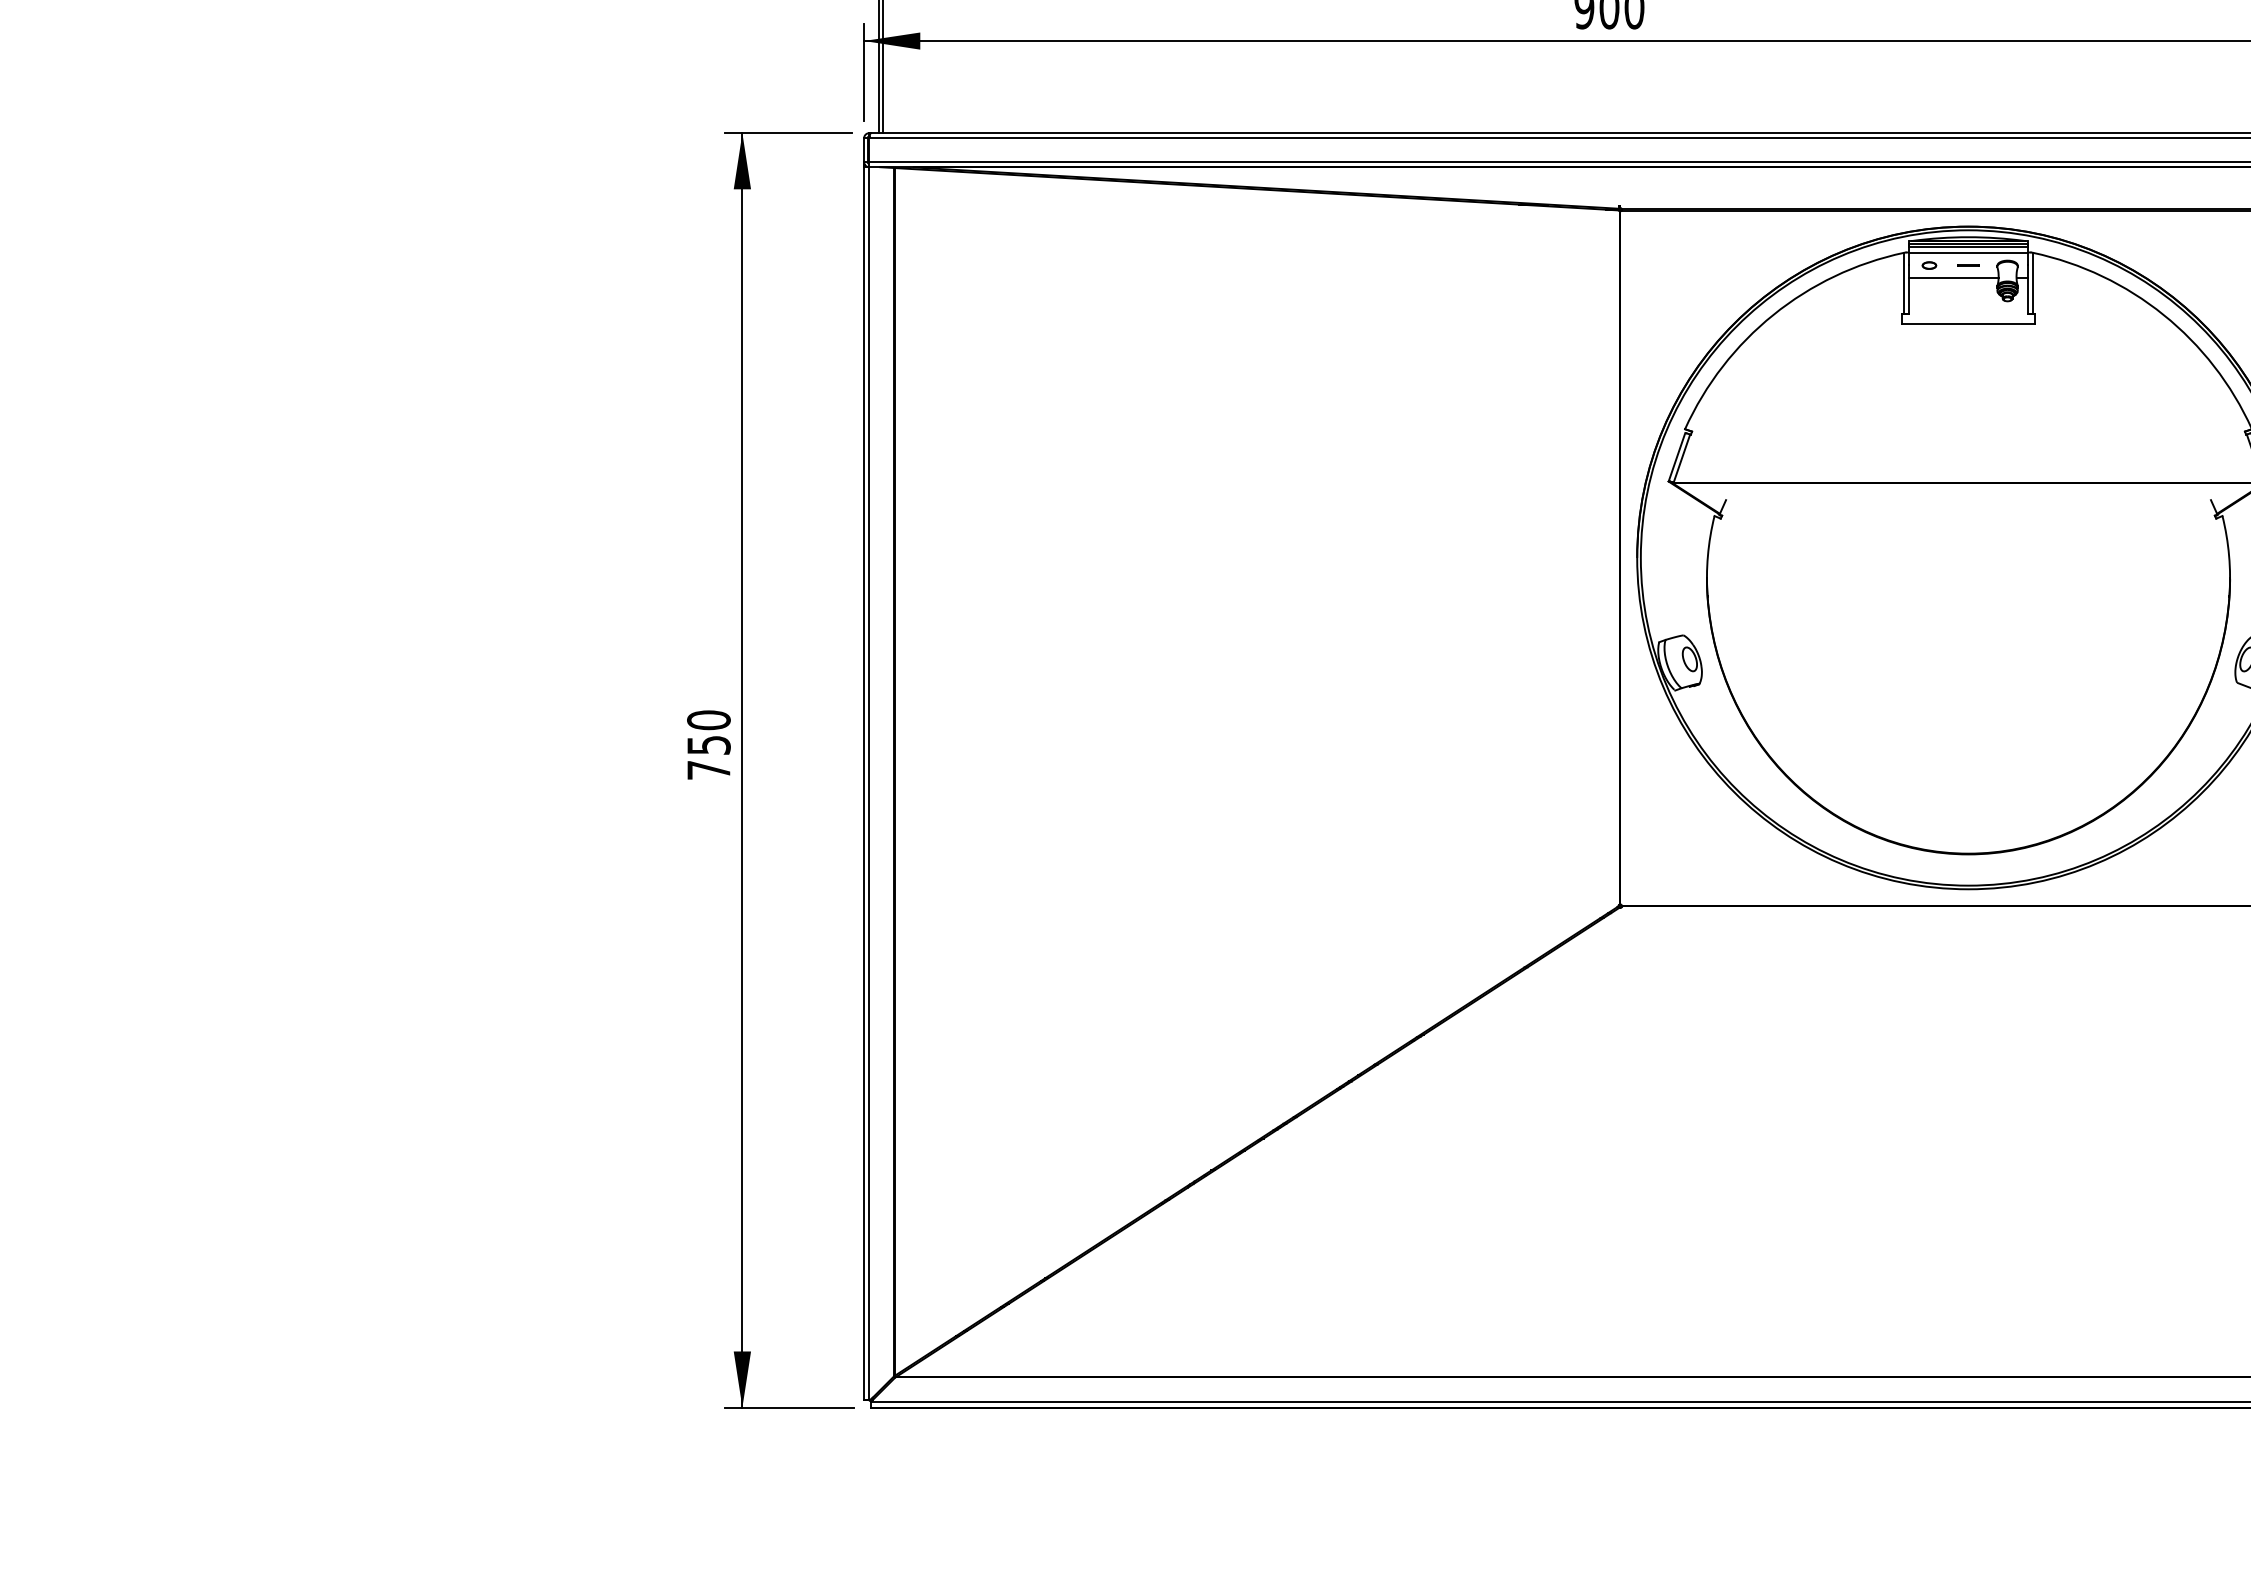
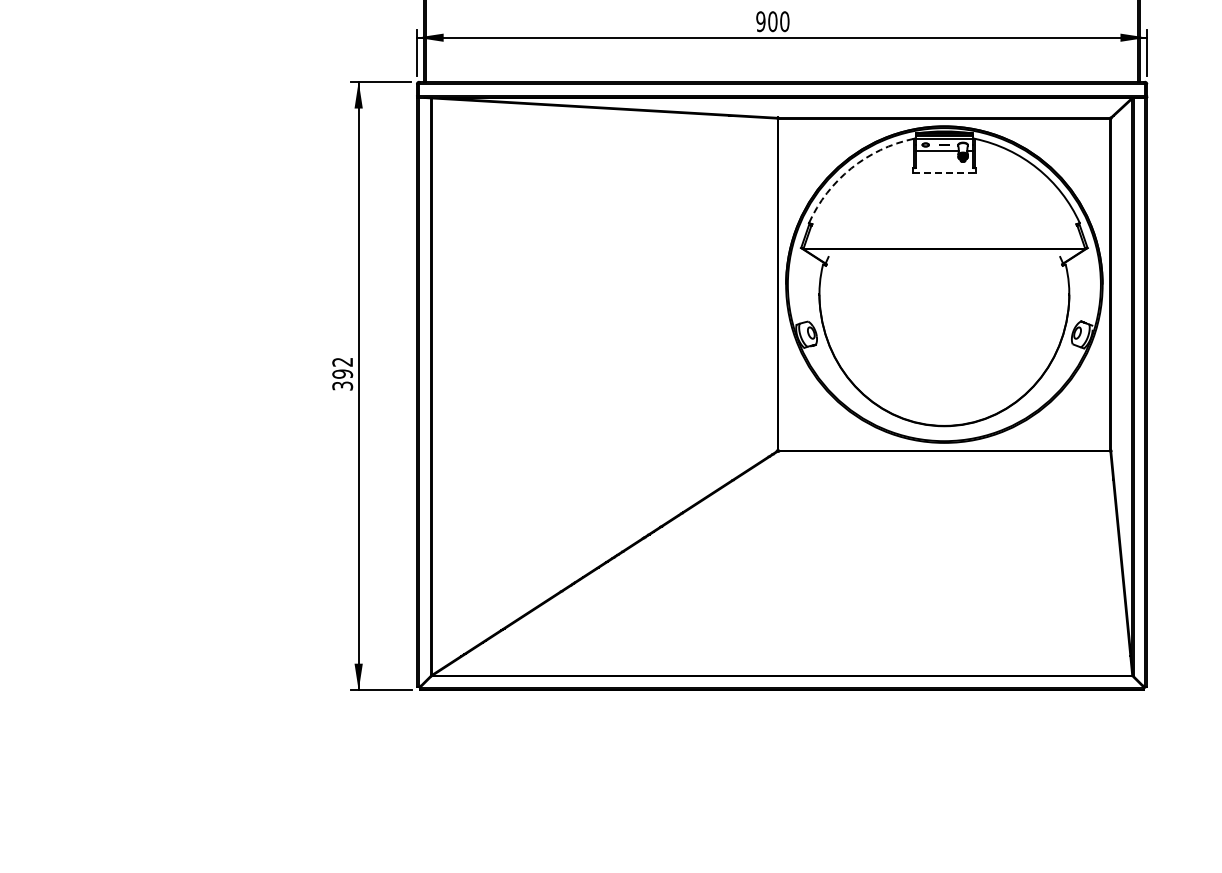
arc: (1774, 314) -> (851, 168), solid -> dashed
line: (1968, 323) -> (944, 172), solid -> dashed
text: (708, 743) -> (342, 373), 750 -> 392

